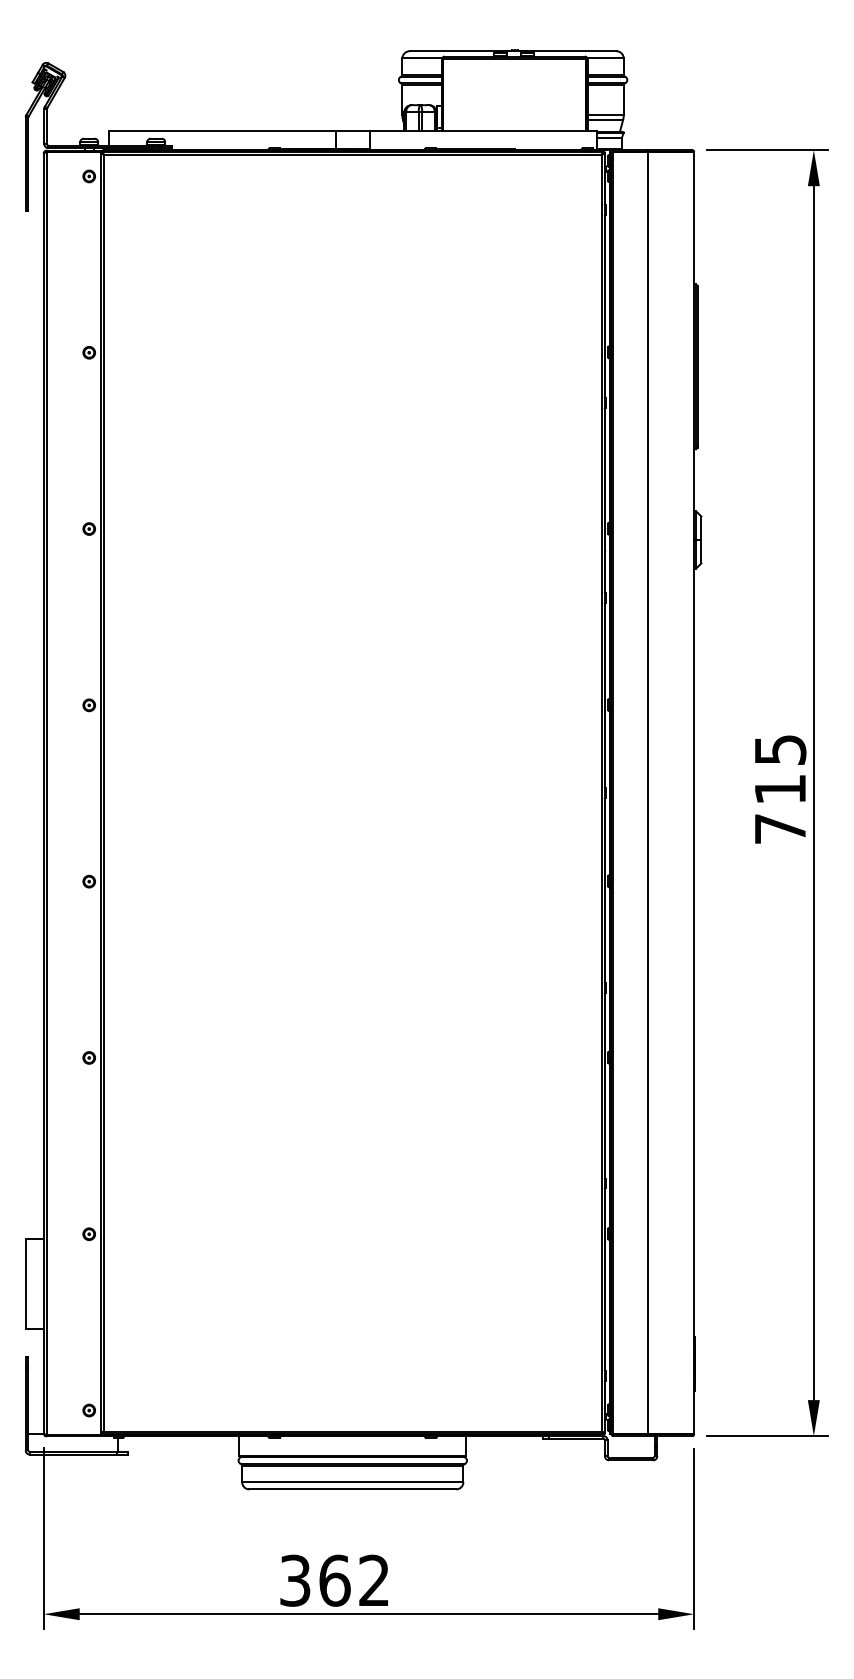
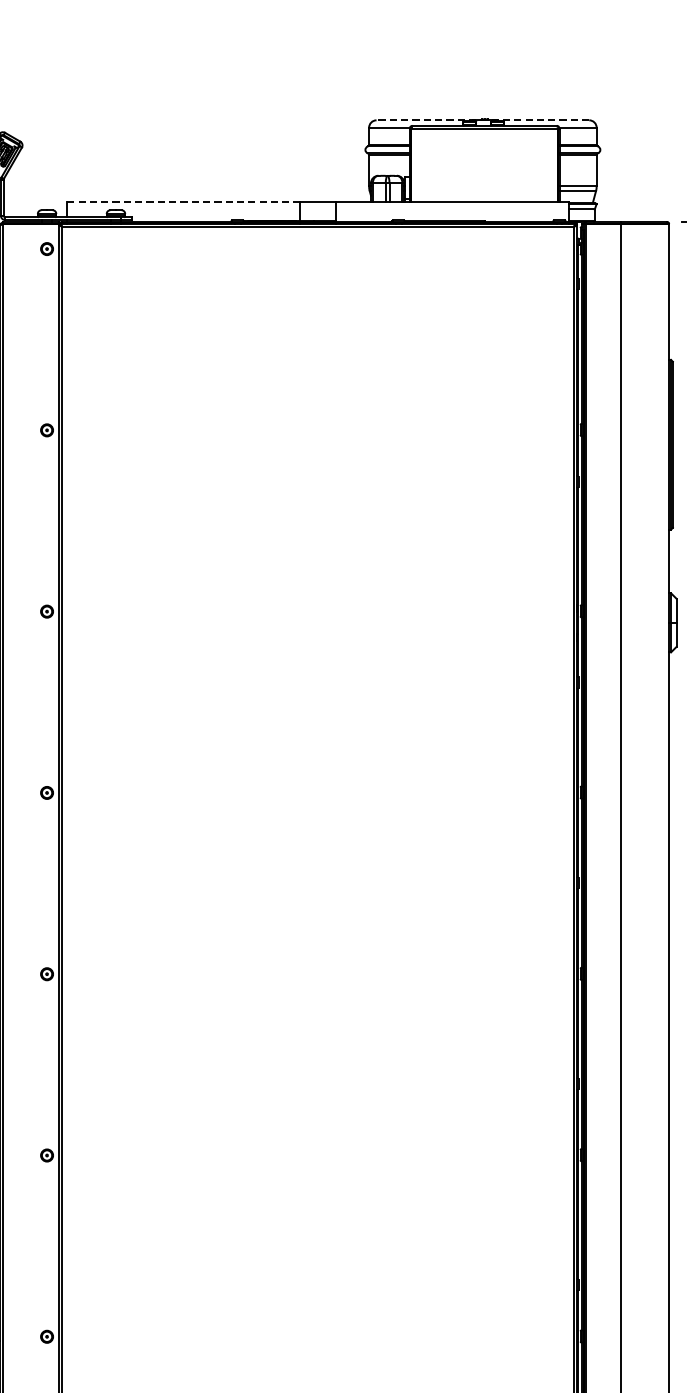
line: (512, 51) -> (482, 120), solid -> dashed
line: (222, 130) -> (184, 201), solid -> dashed

